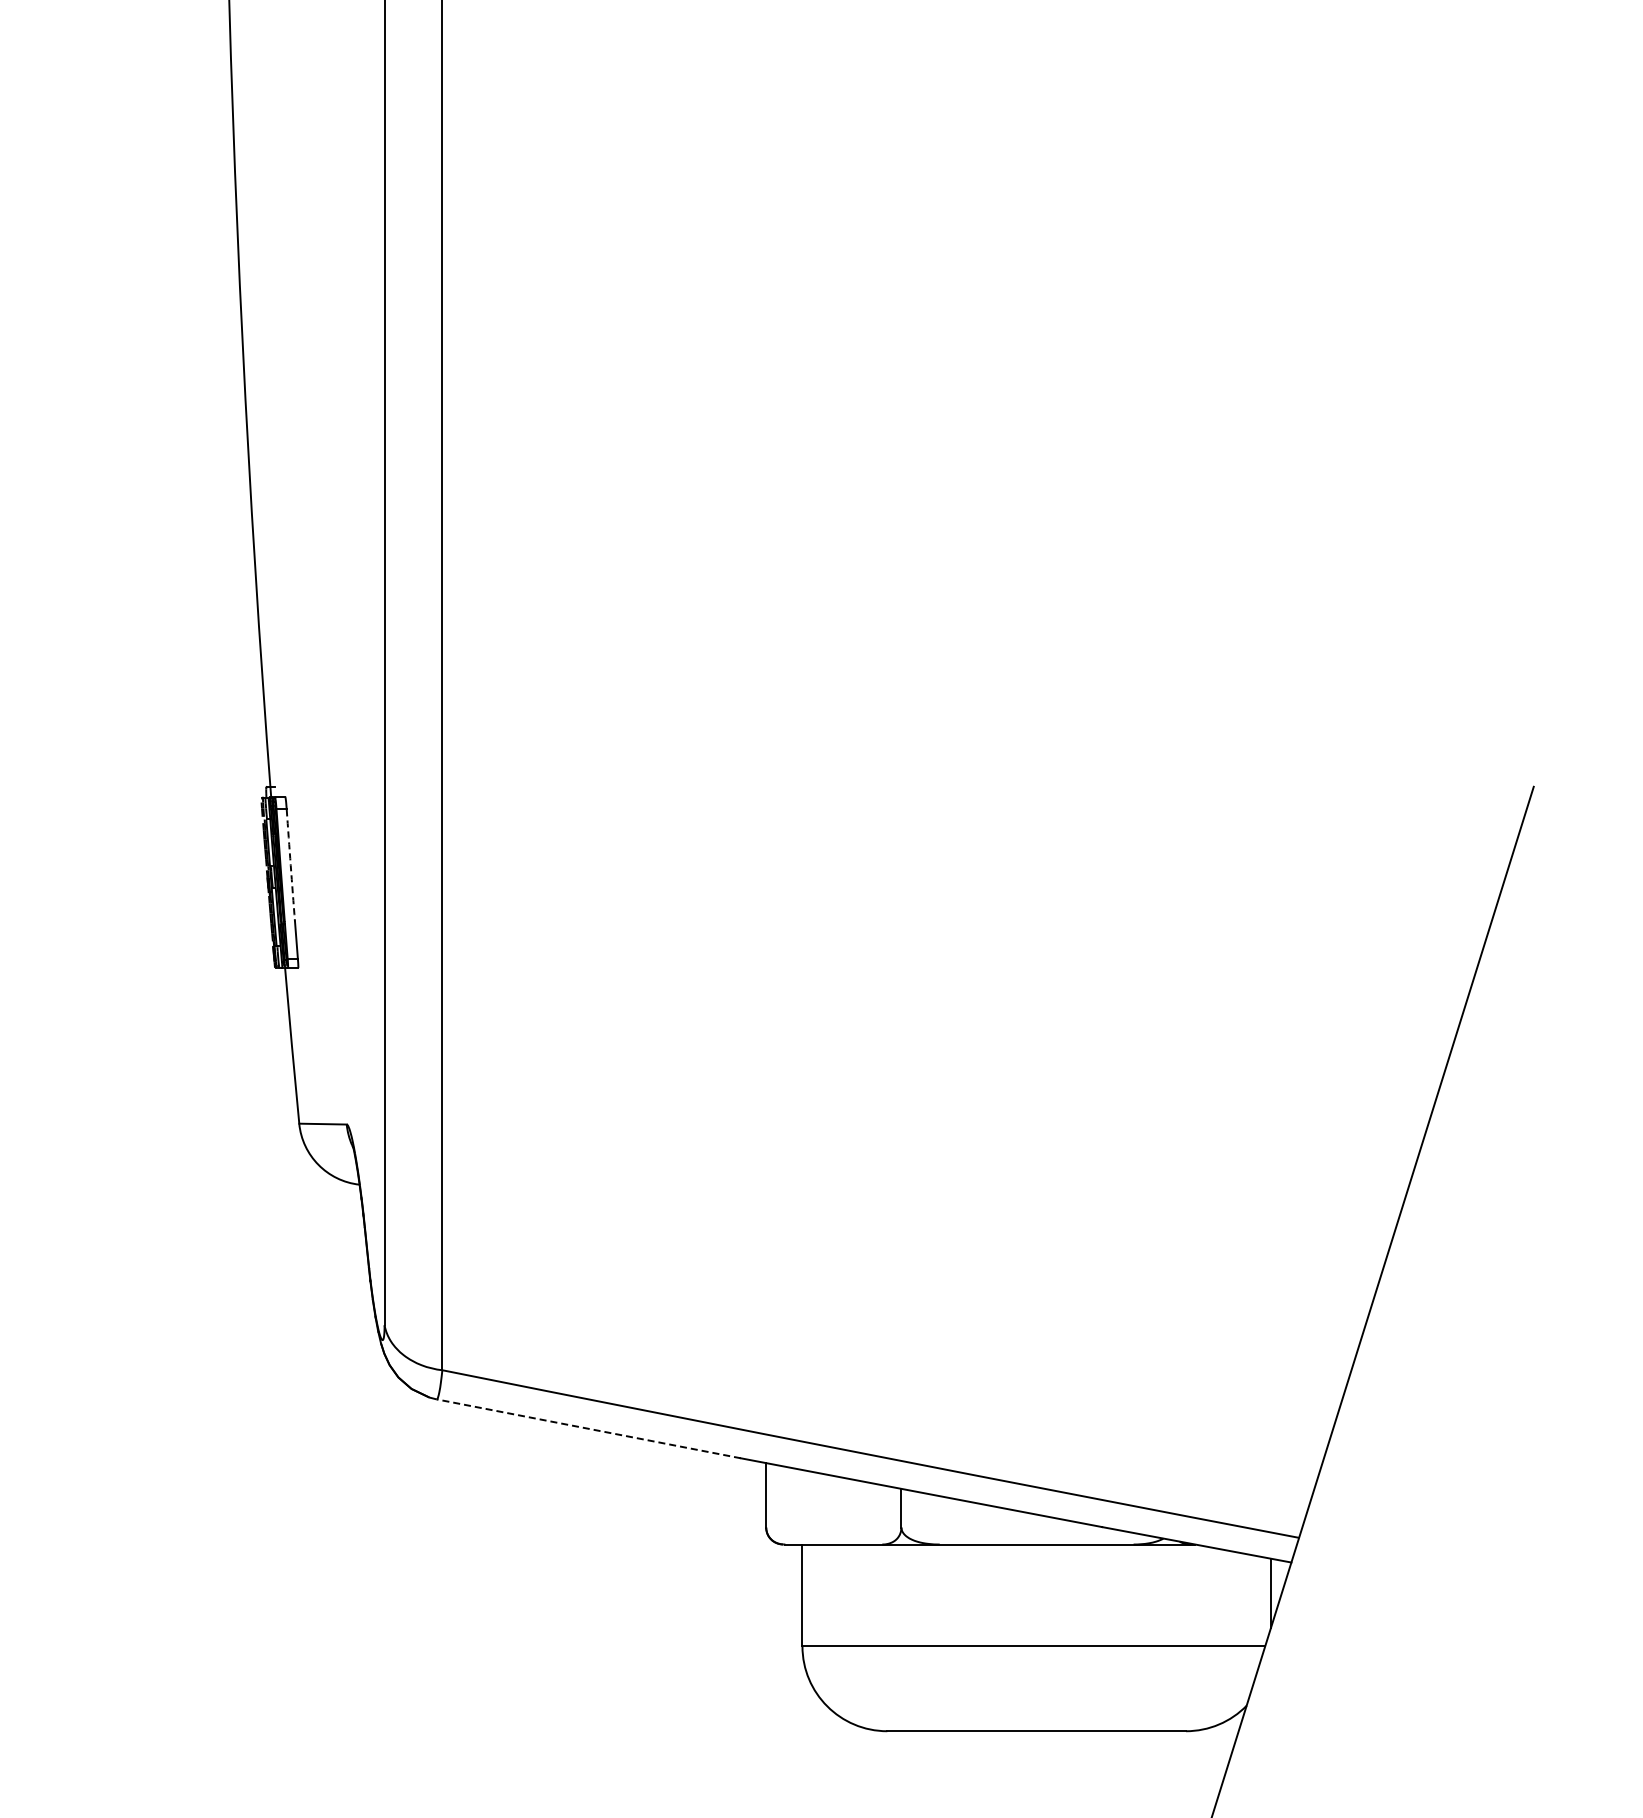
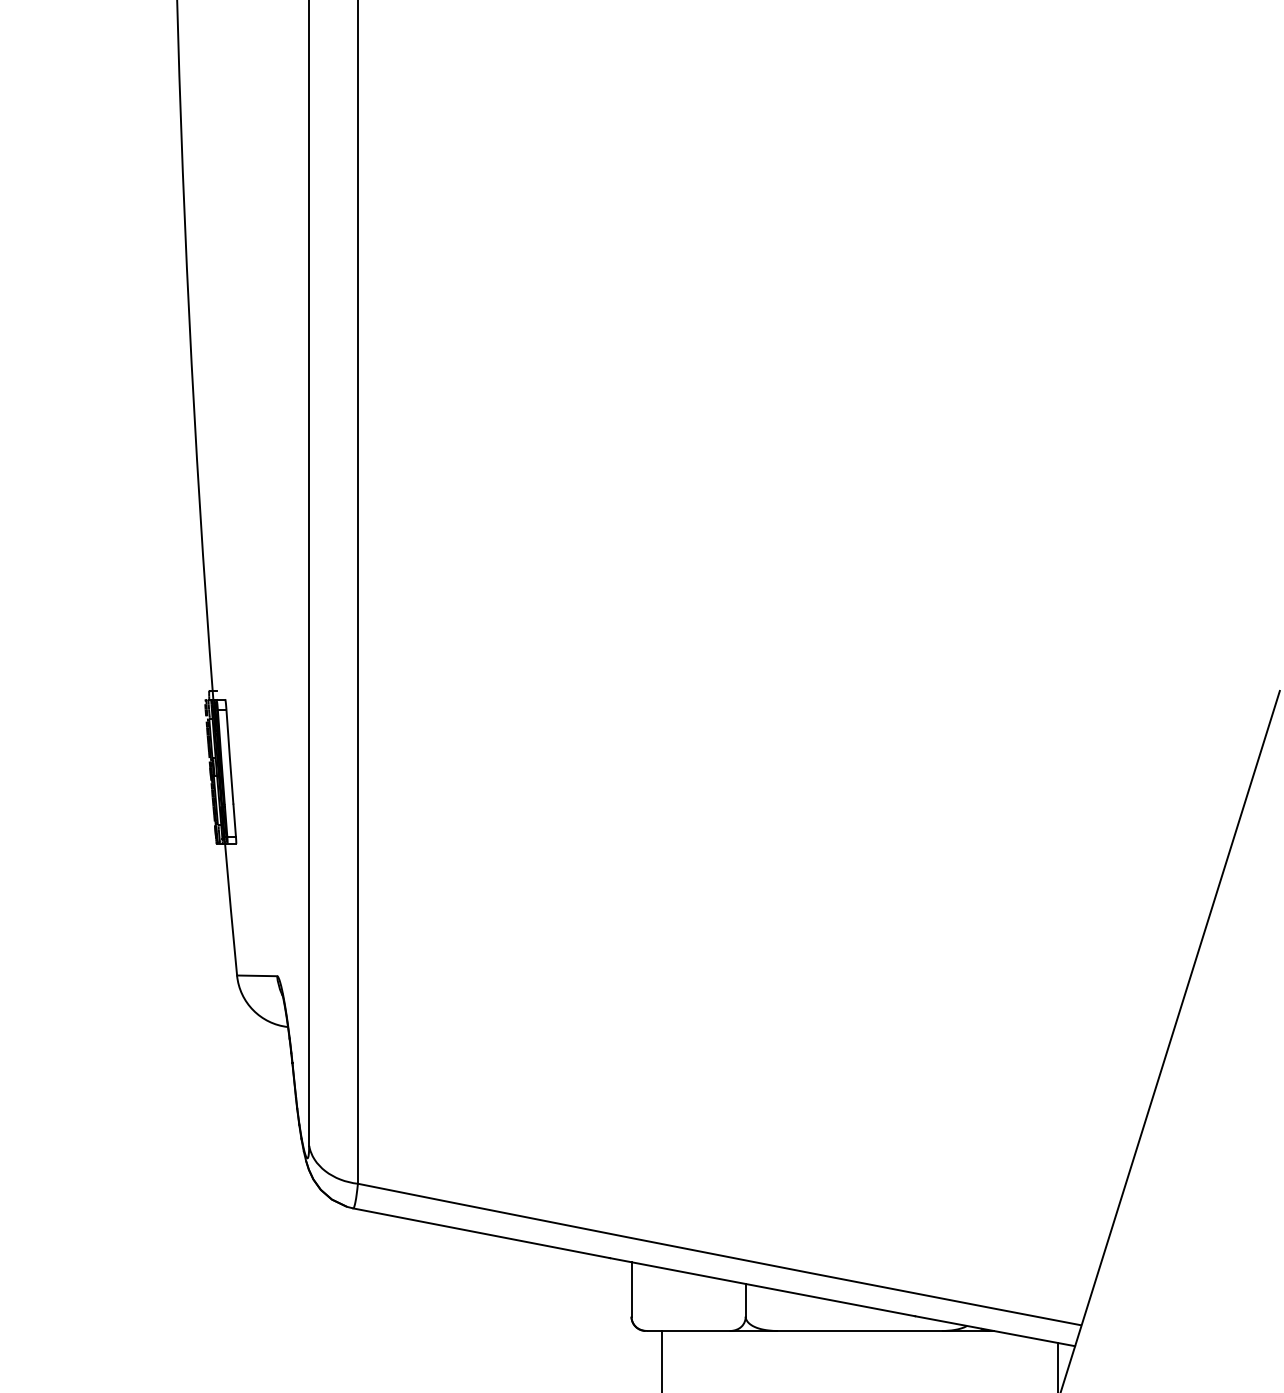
arc: (290, 865) -> (229, 757), dashed -> solid
line: (588, 1428) -> (481, 1232), dashed -> solid

